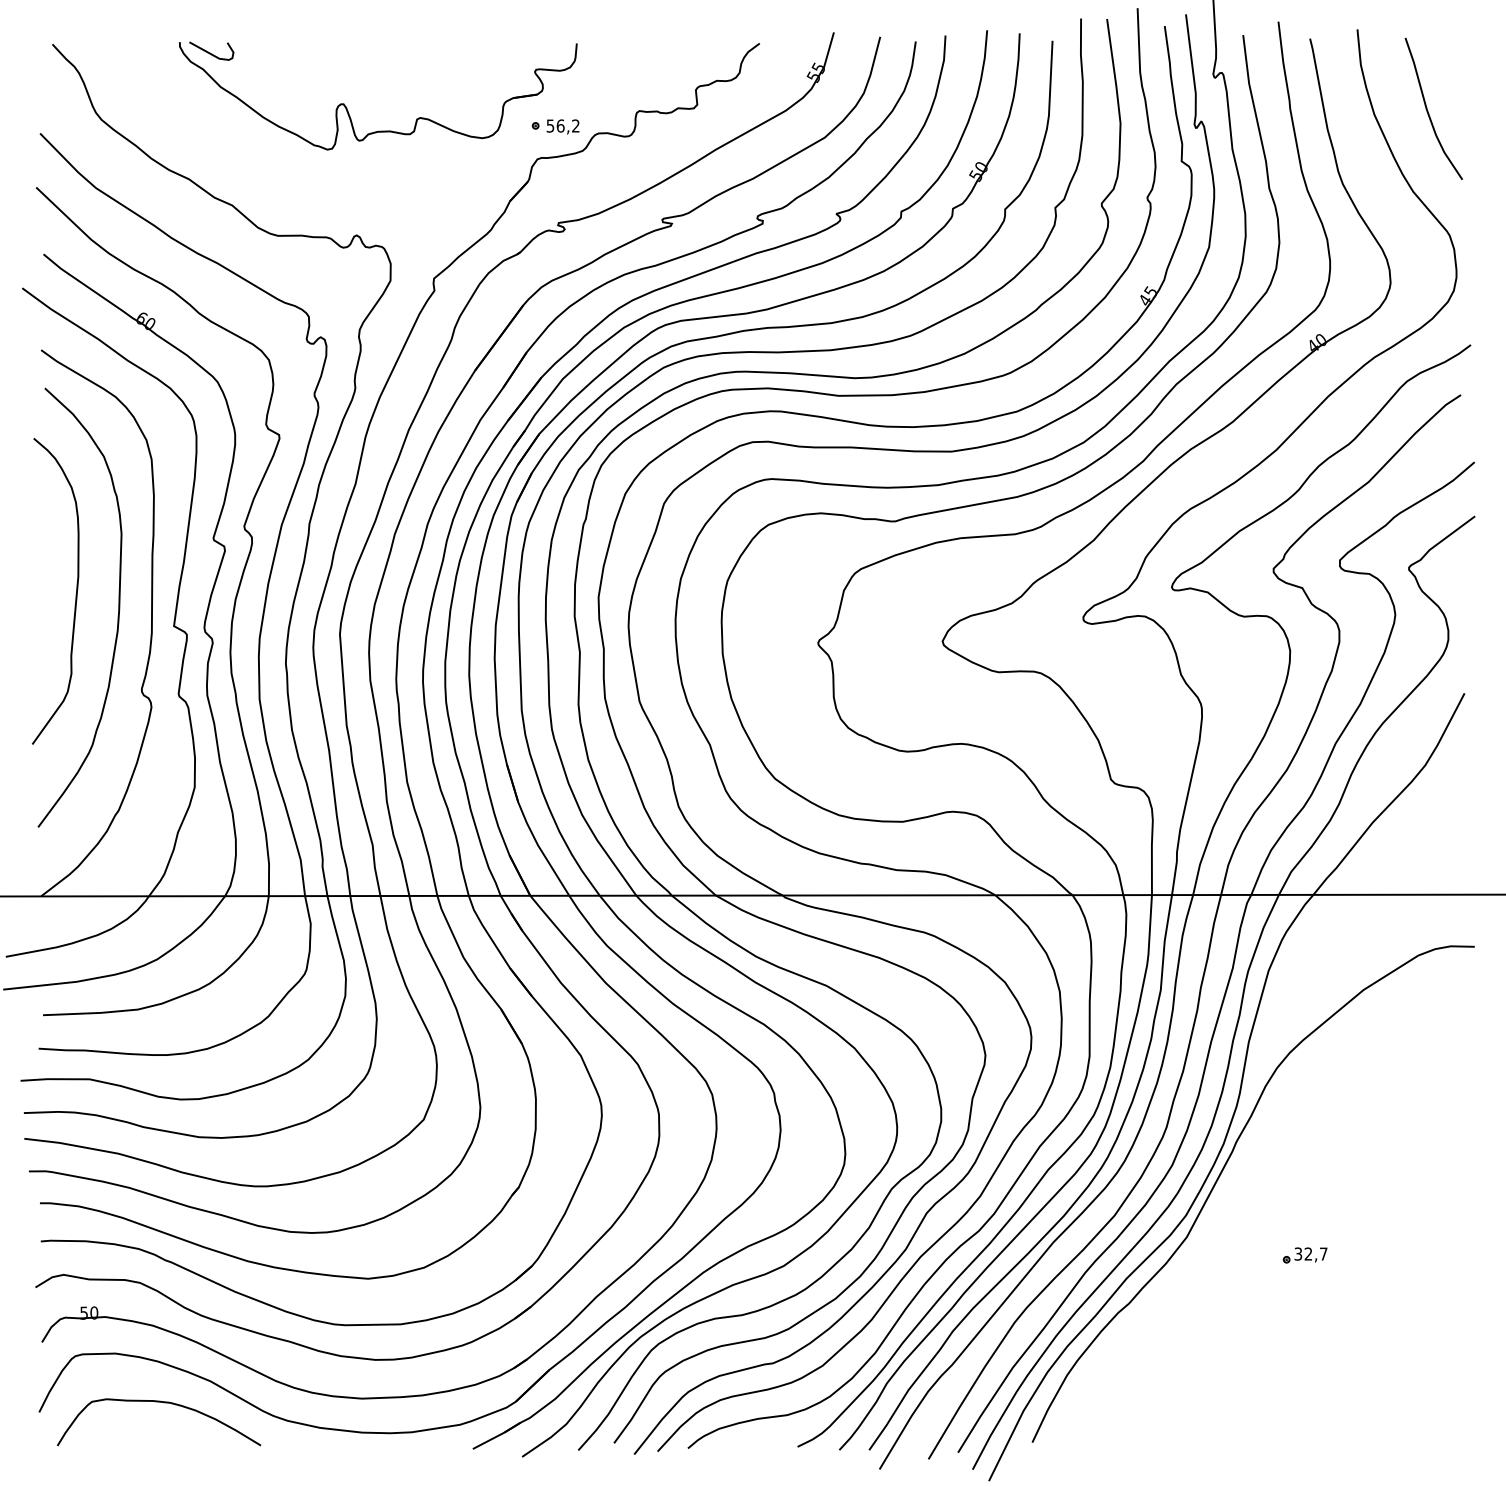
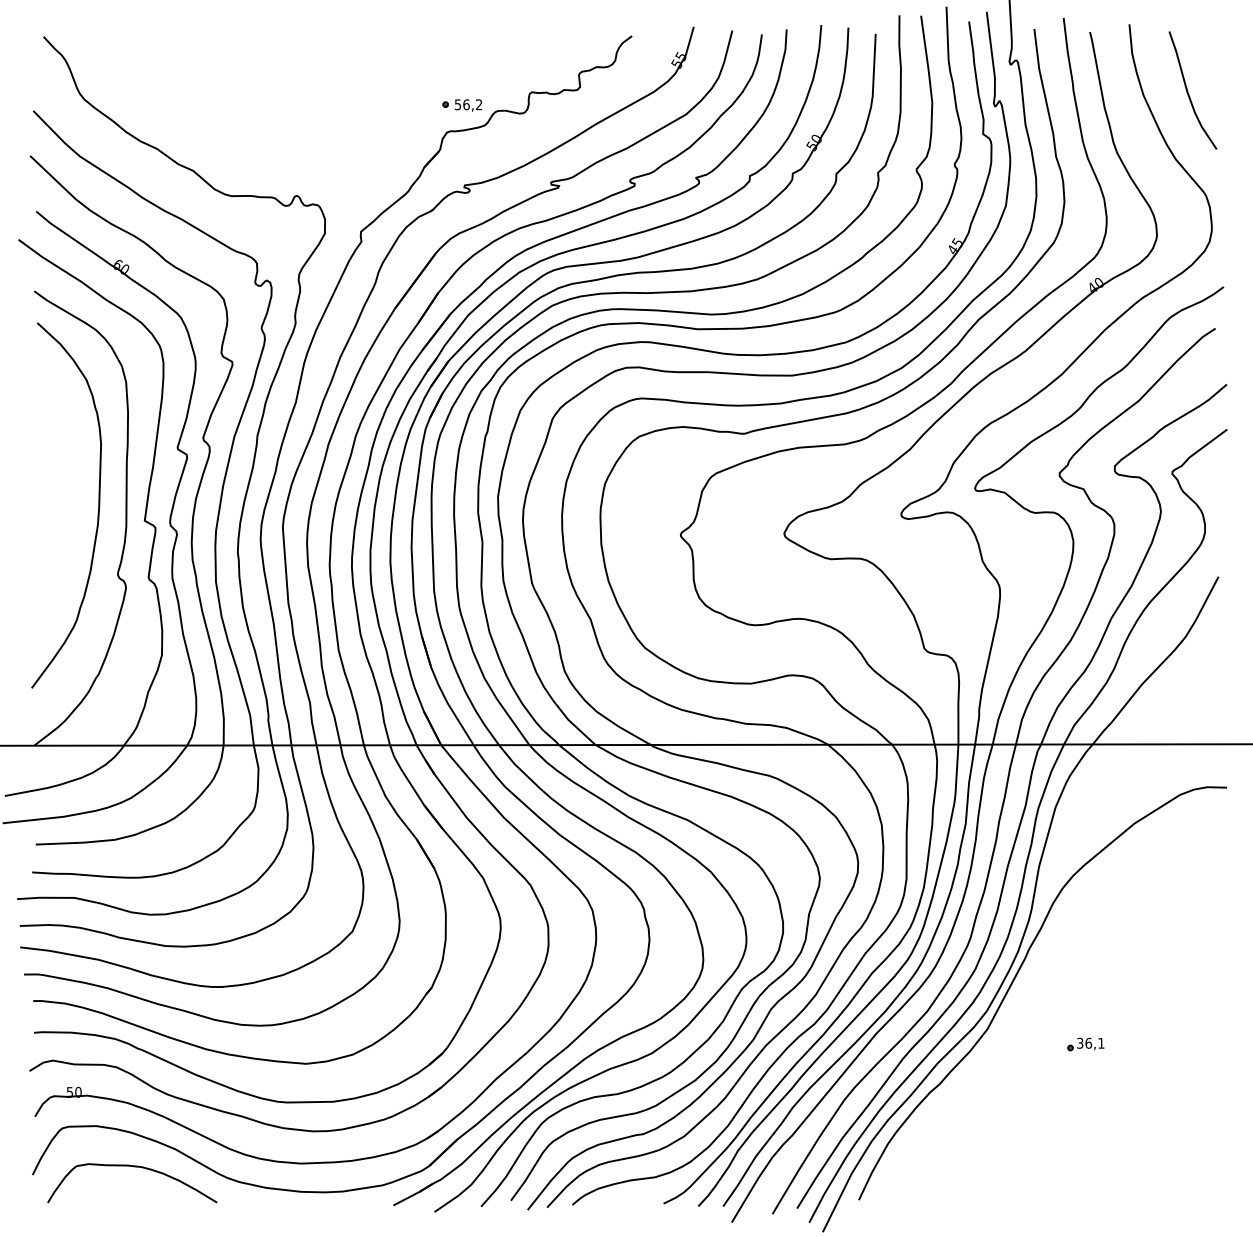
part: (349, 111) -> (290, 92), removed
curve: (75, 595) -> (62, 495), removed
text: (1315, 1253) -> (1094, 1042), 32,7 -> 36,1

